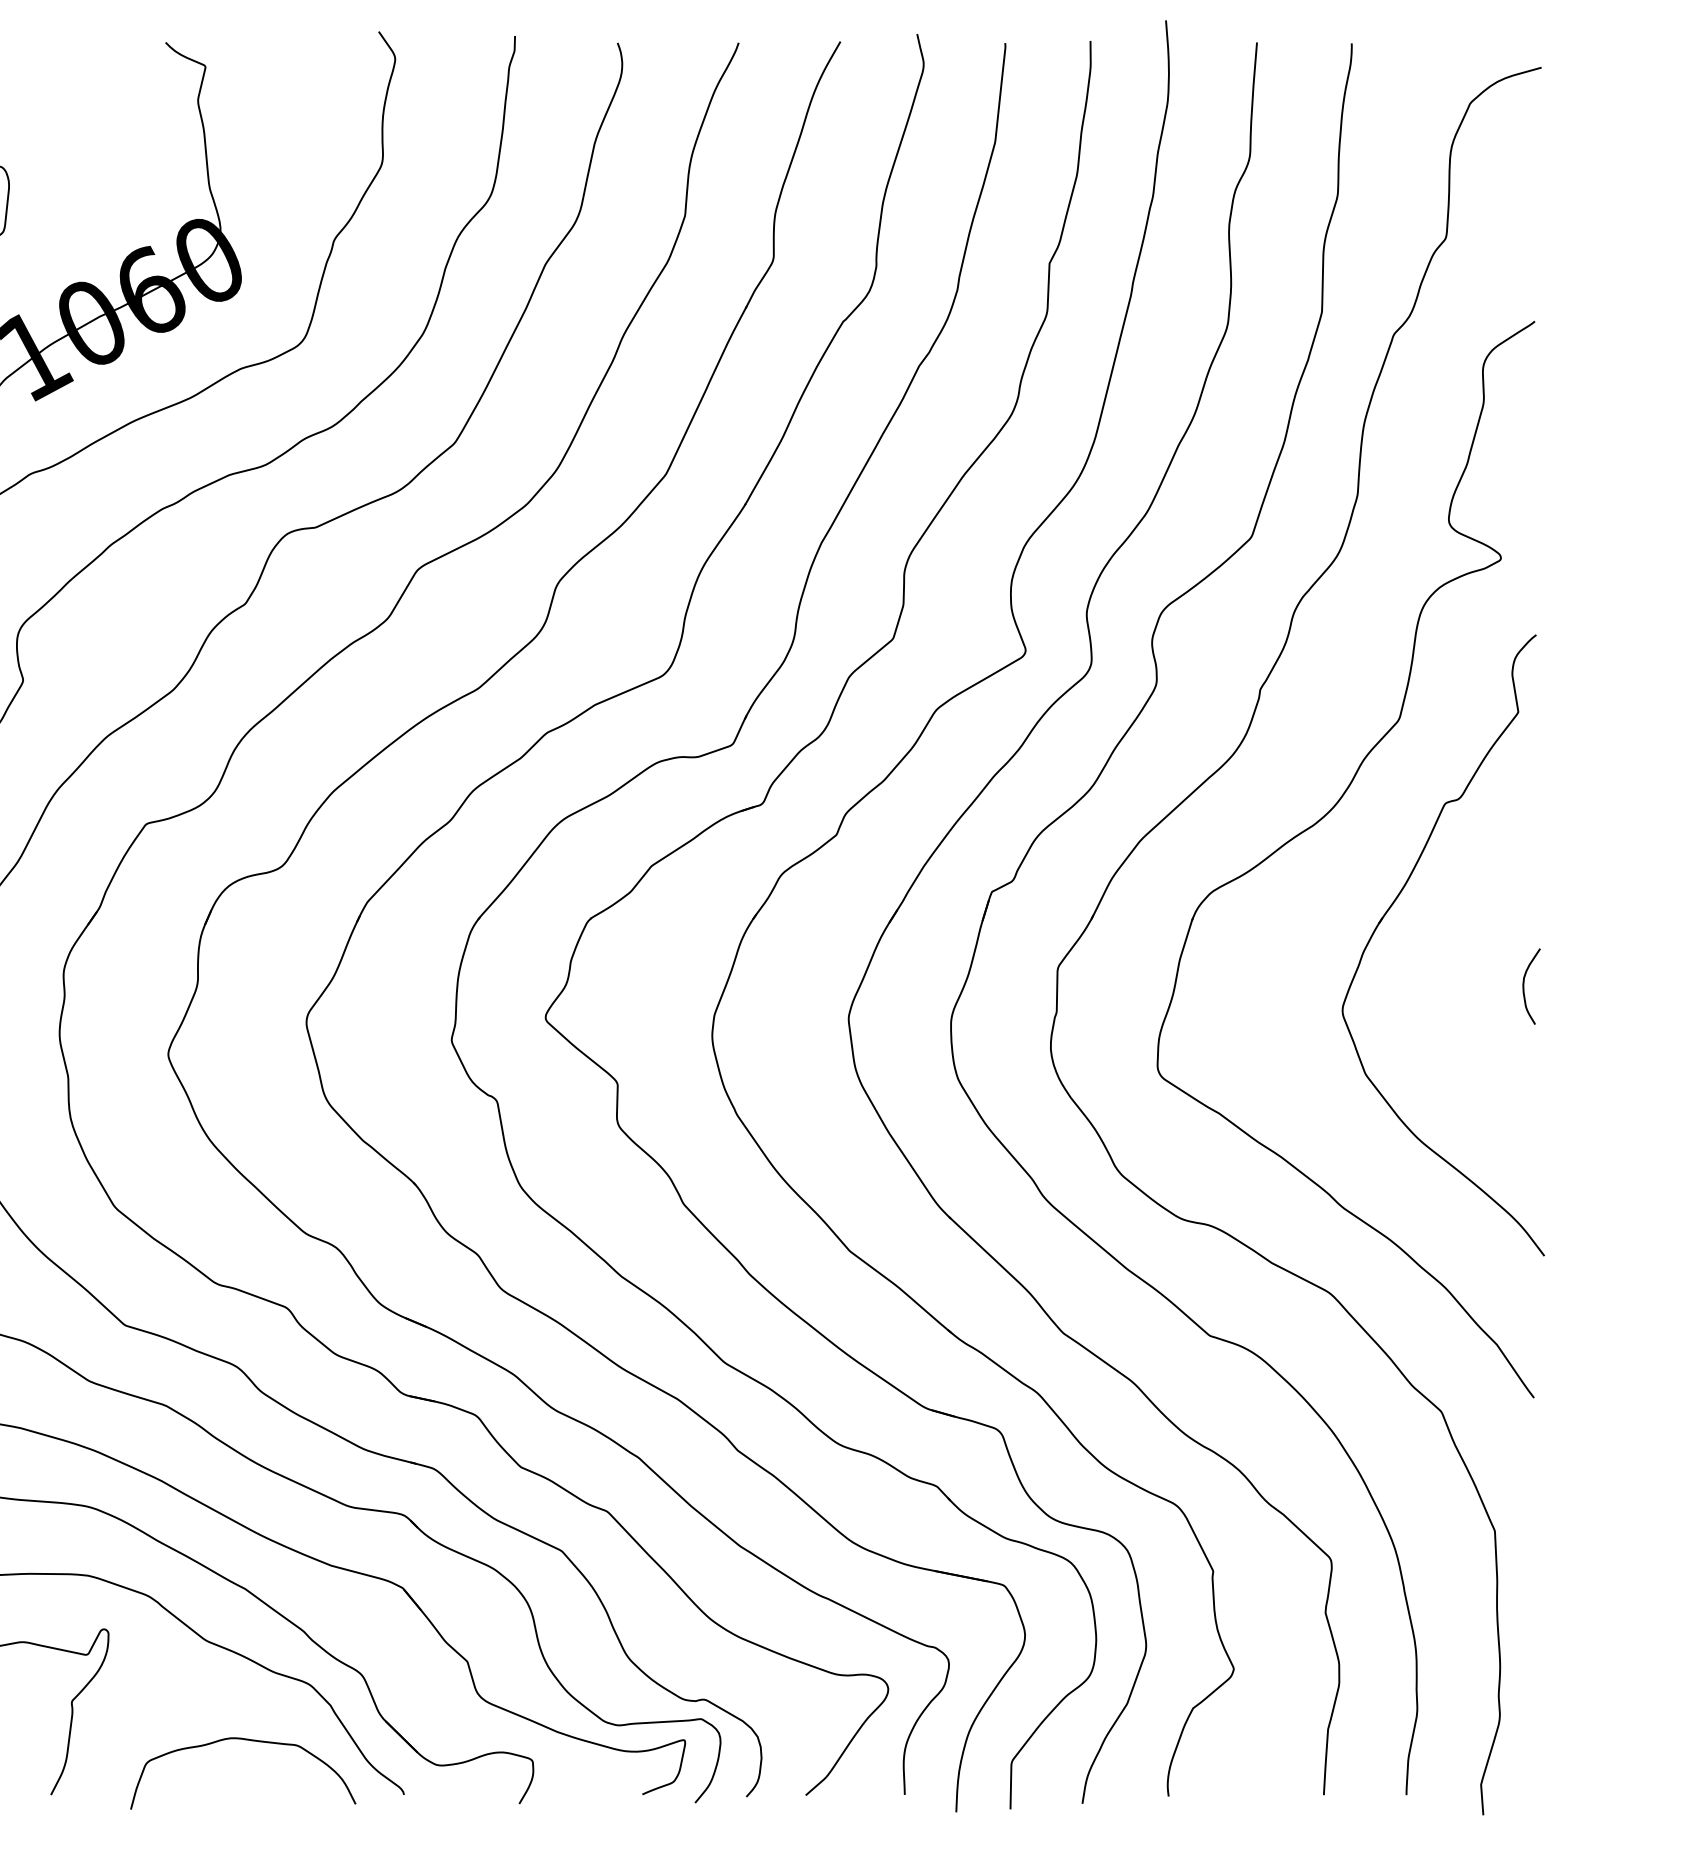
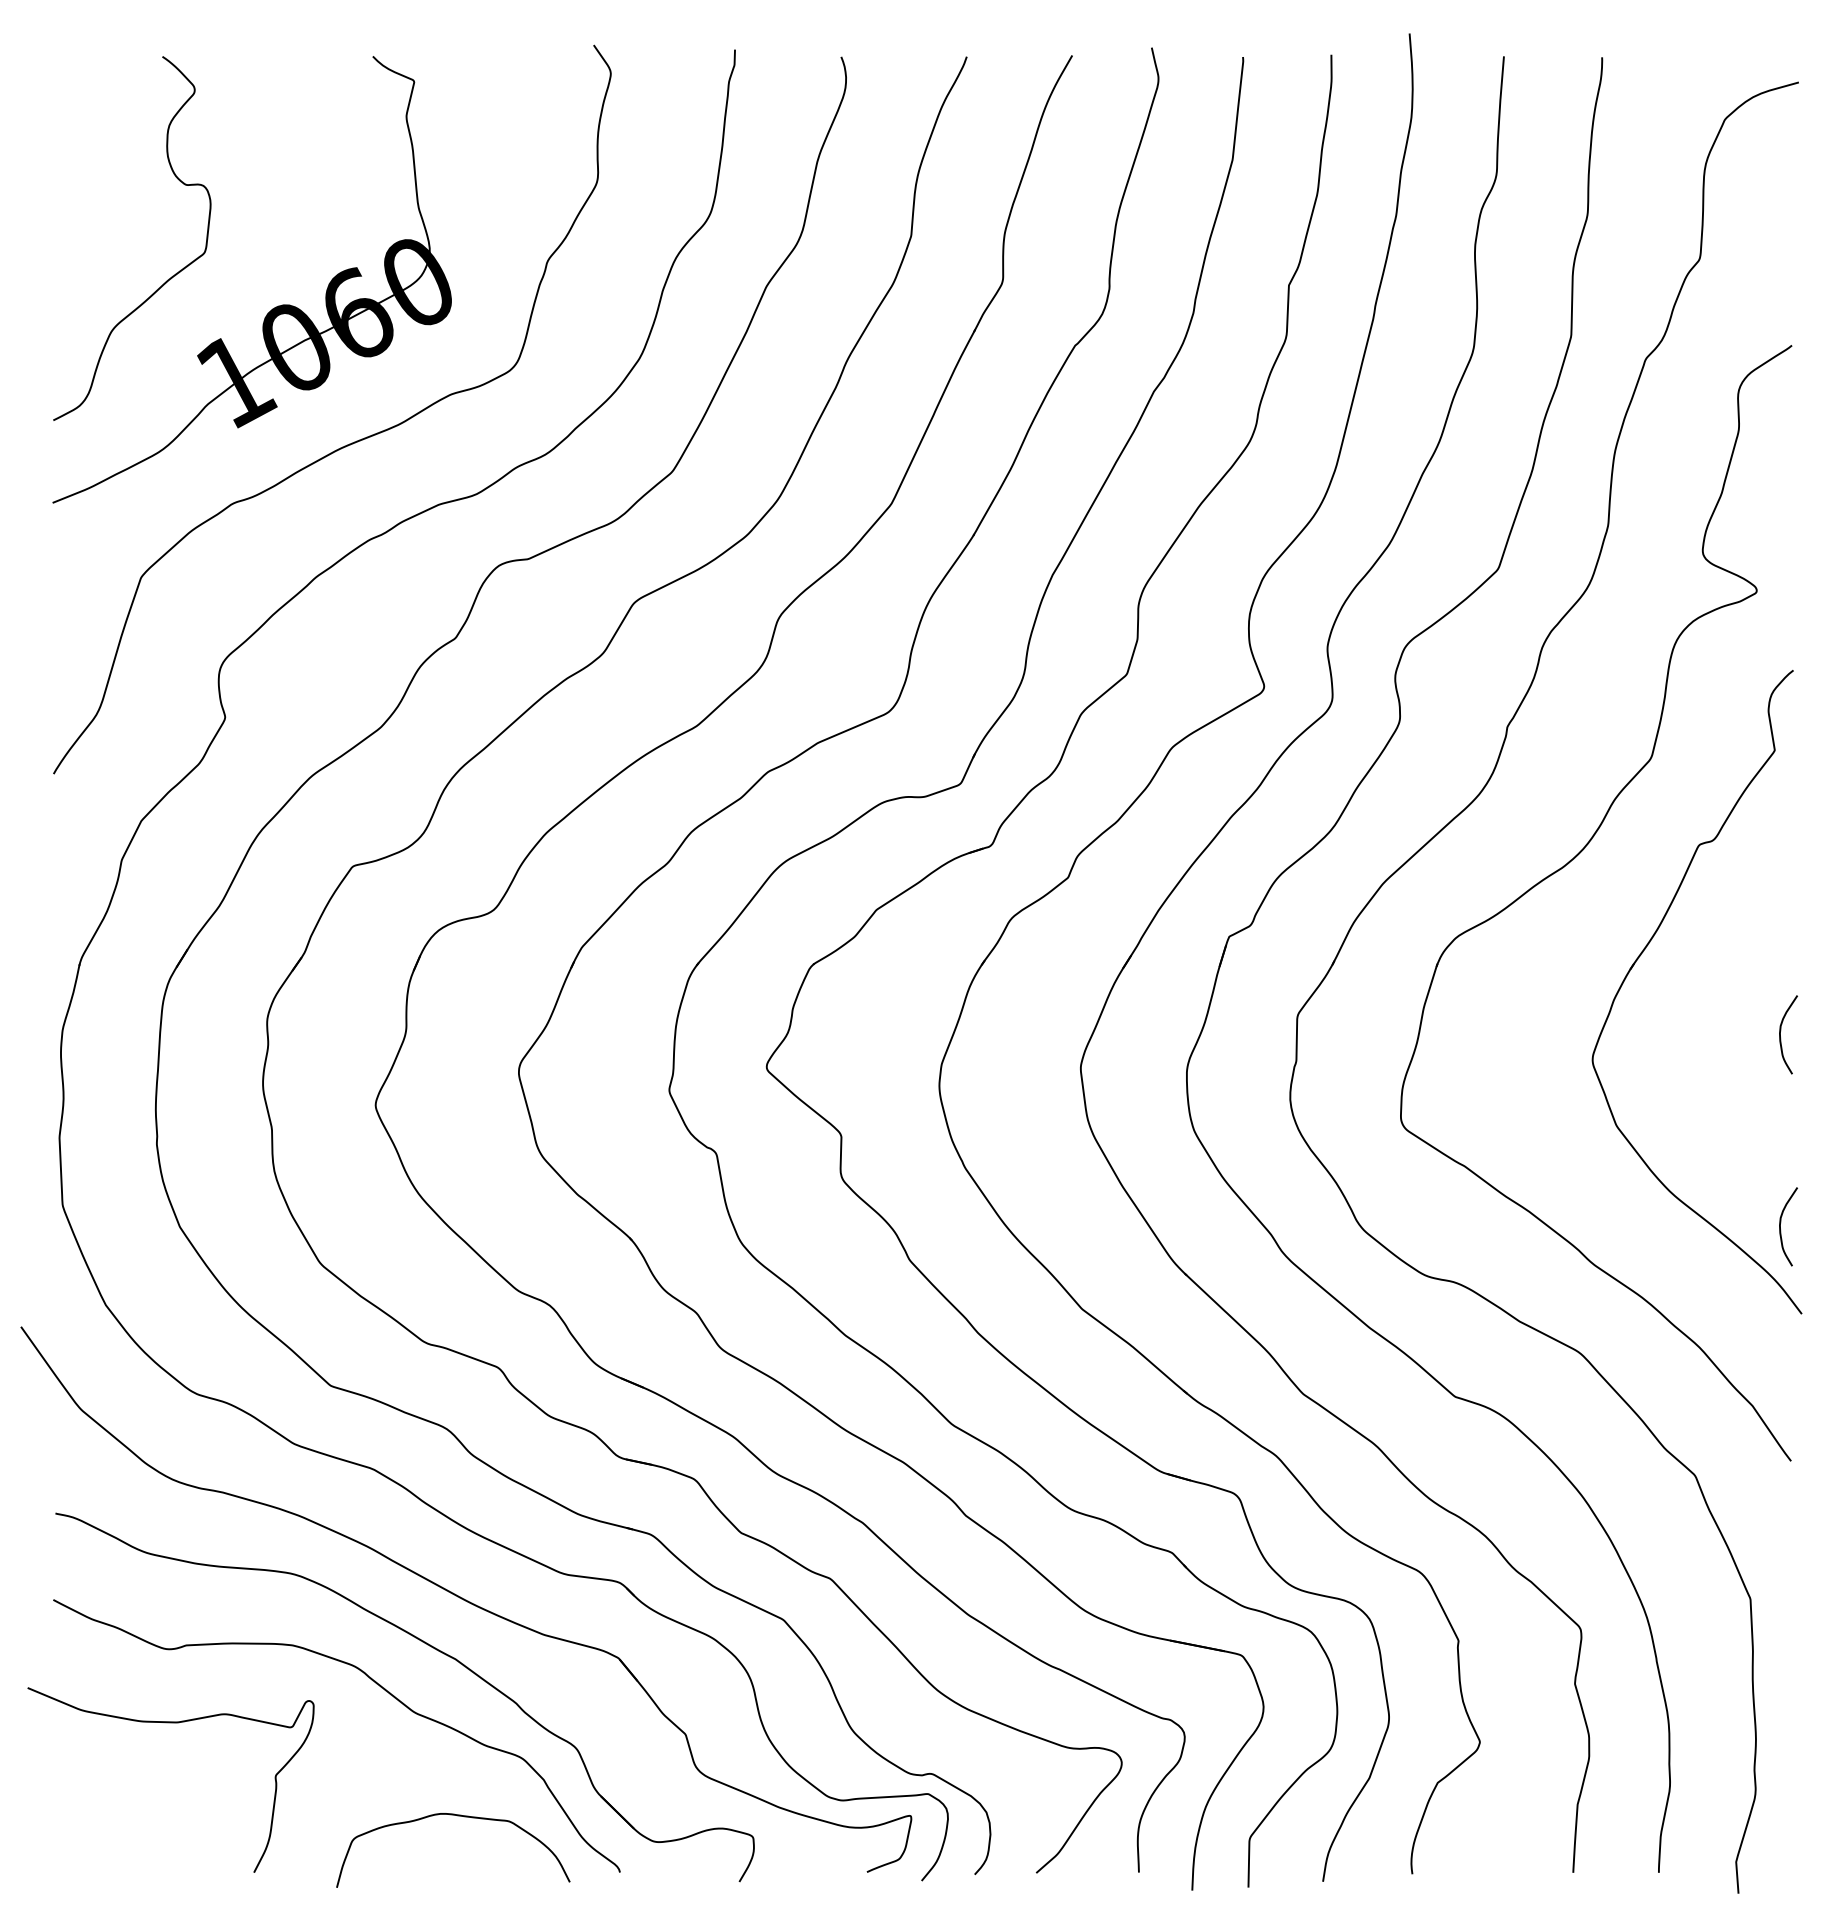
curve: (1523, 1171) -> (1780, 1226), added

